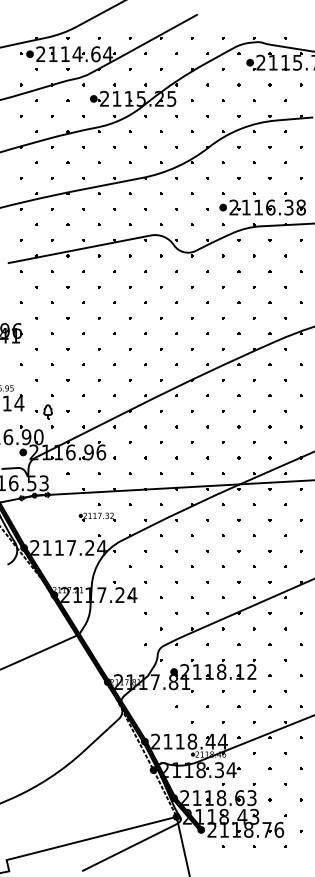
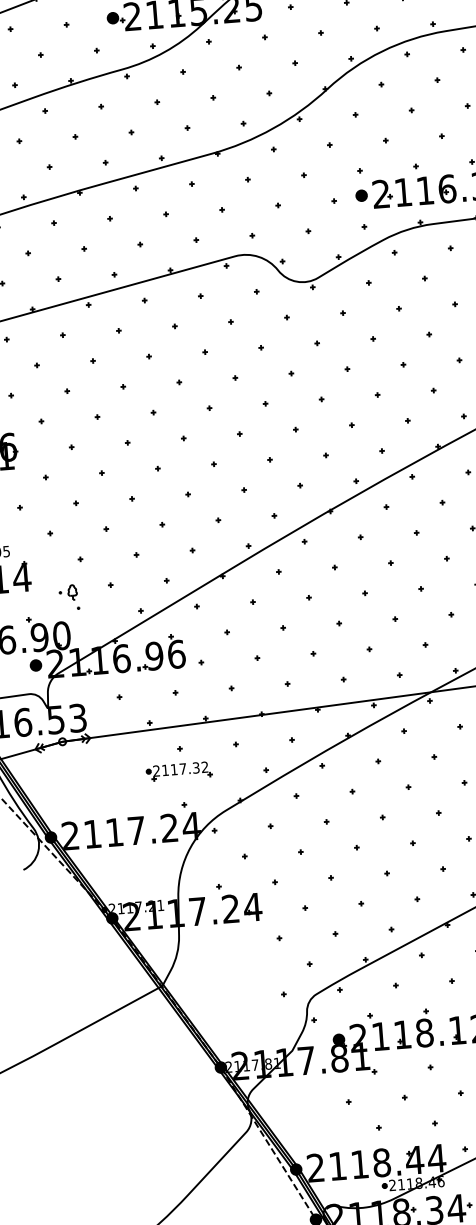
part: (44, 416) -> (69, 597), size x0.6

